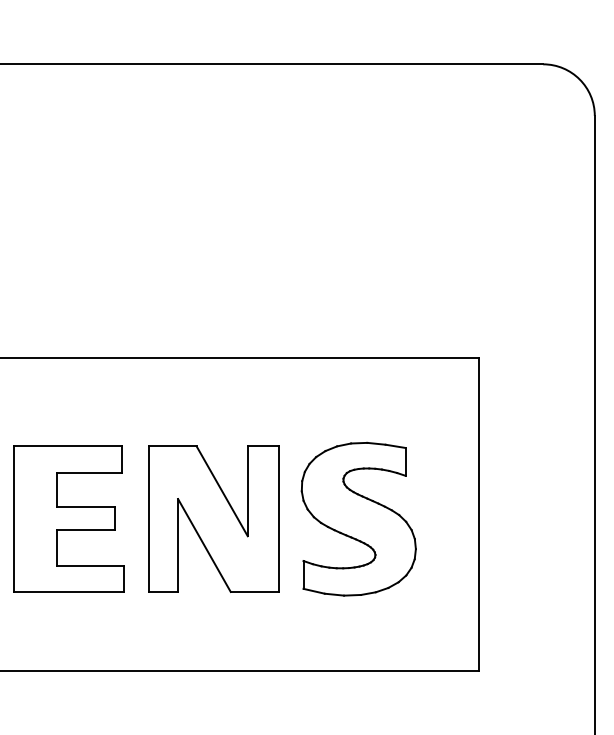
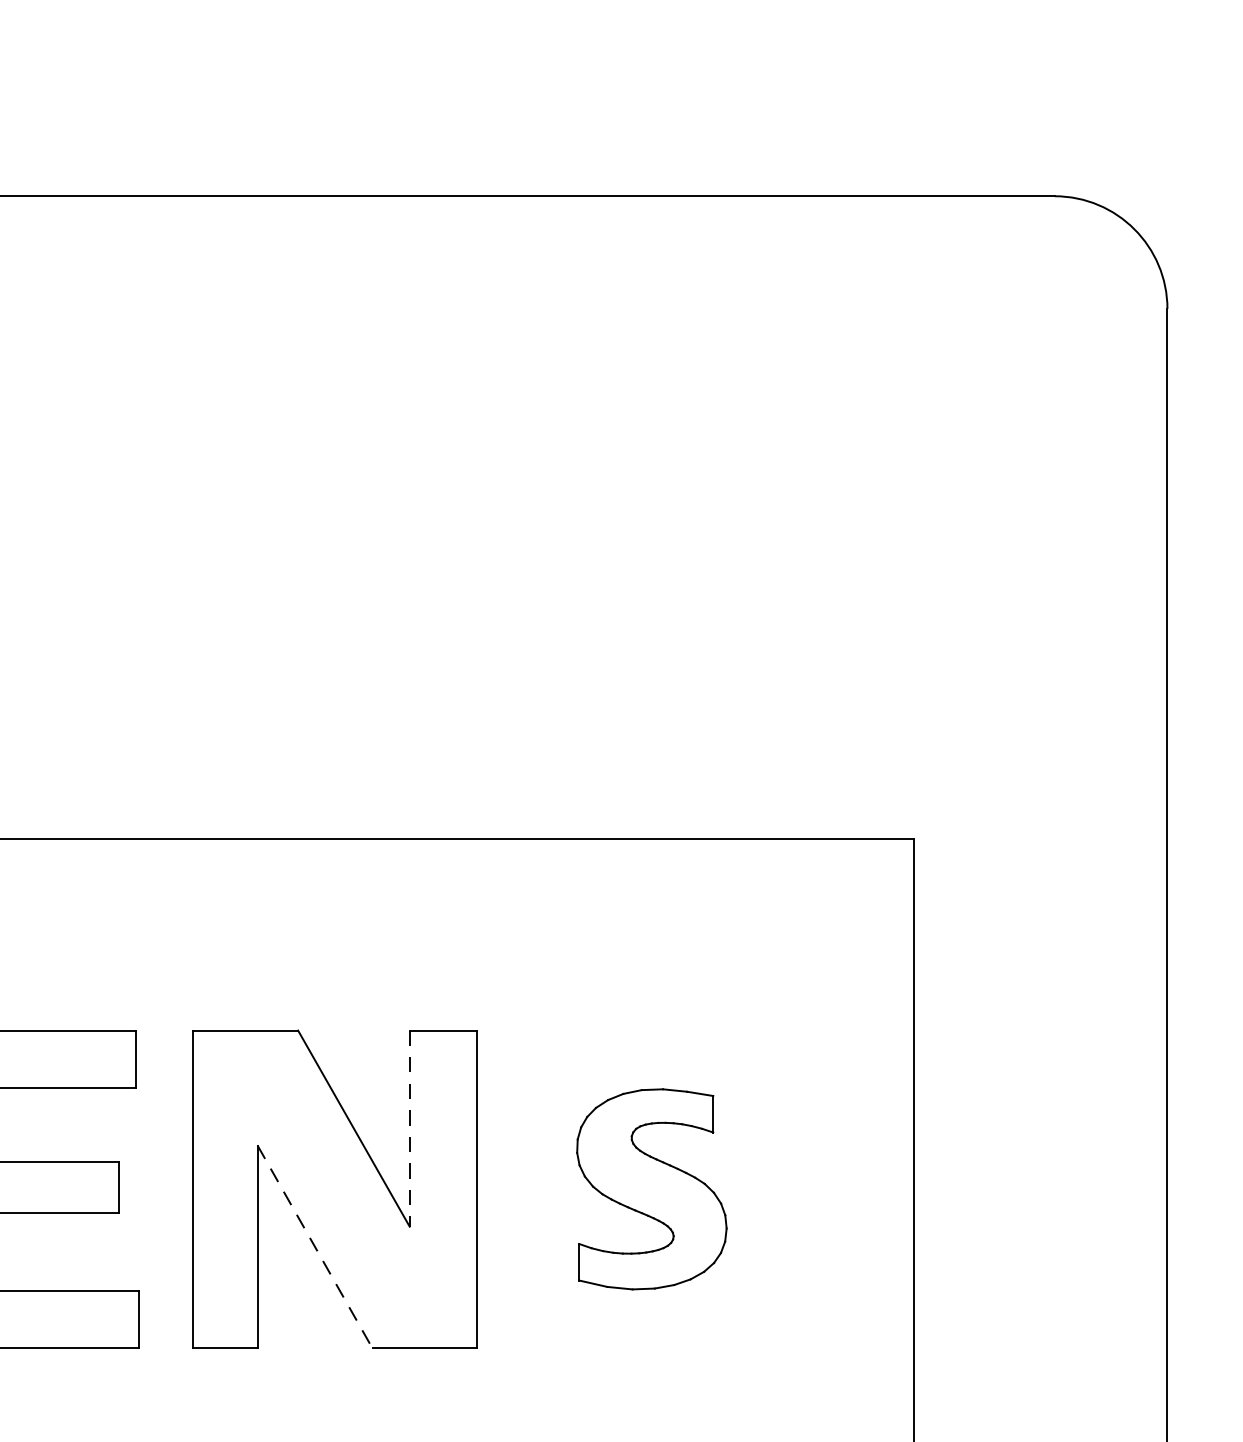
line: (247, 491) -> (409, 1128), solid -> dashed
part: (358, 518) -> (651, 1187), size x0.6
line: (204, 545) -> (315, 1246), solid -> dashed

